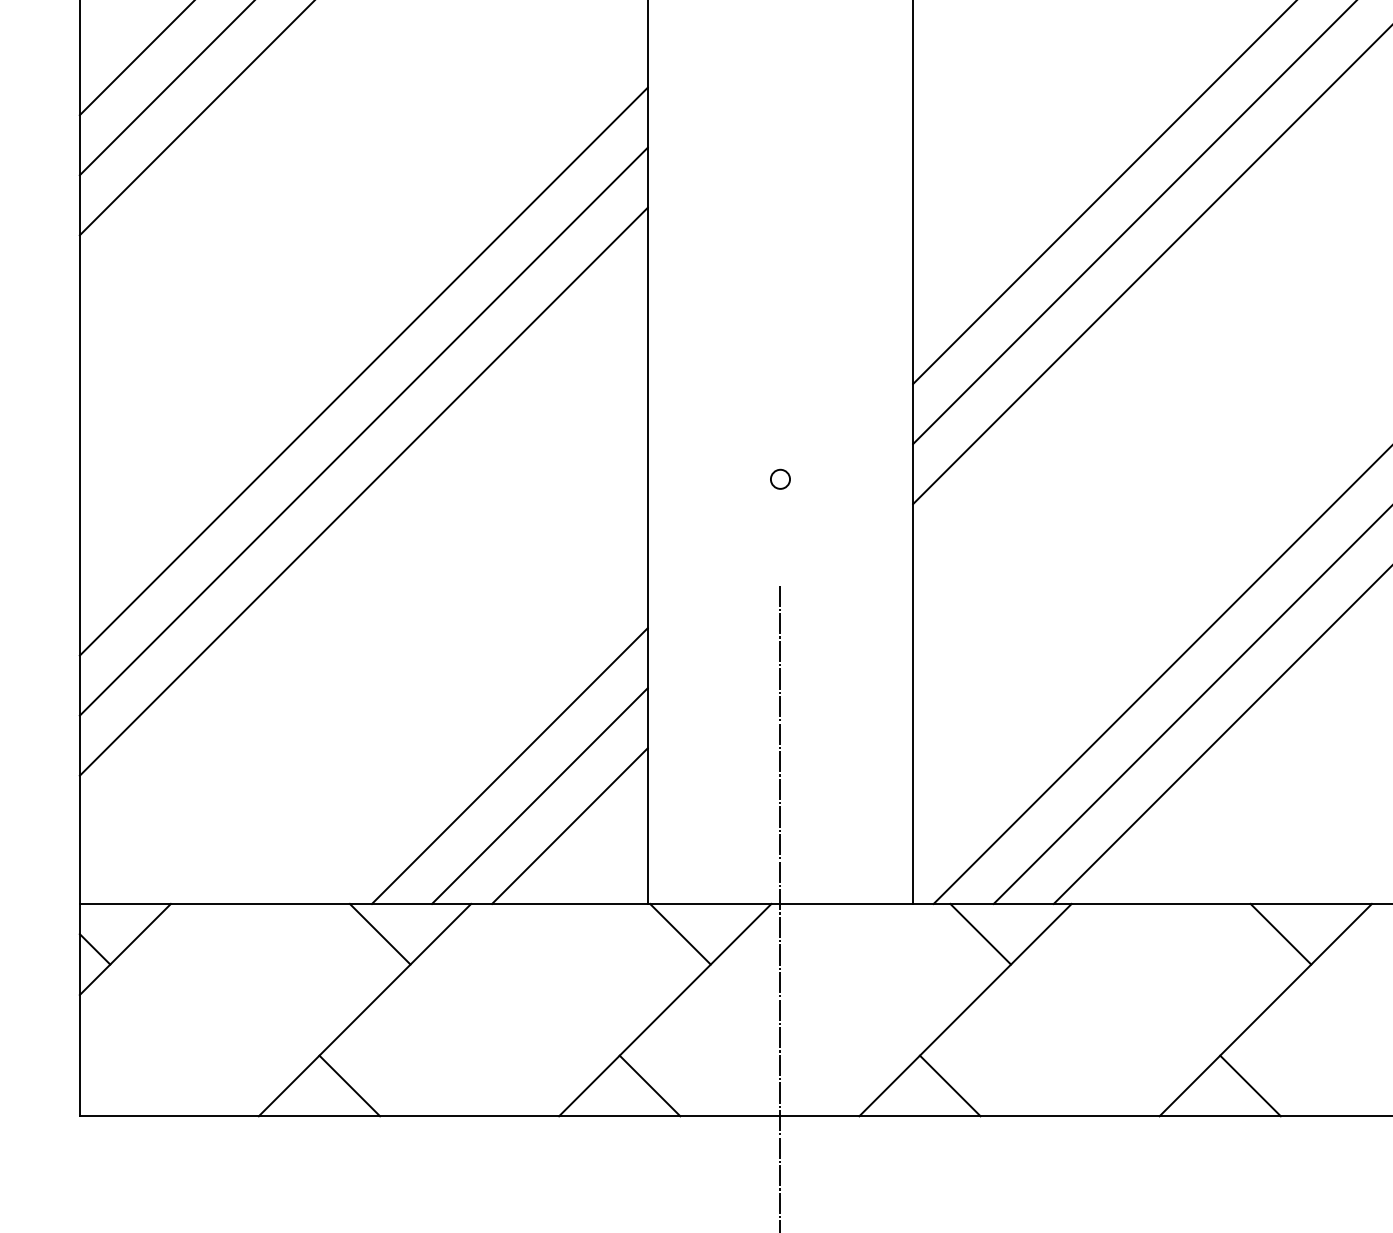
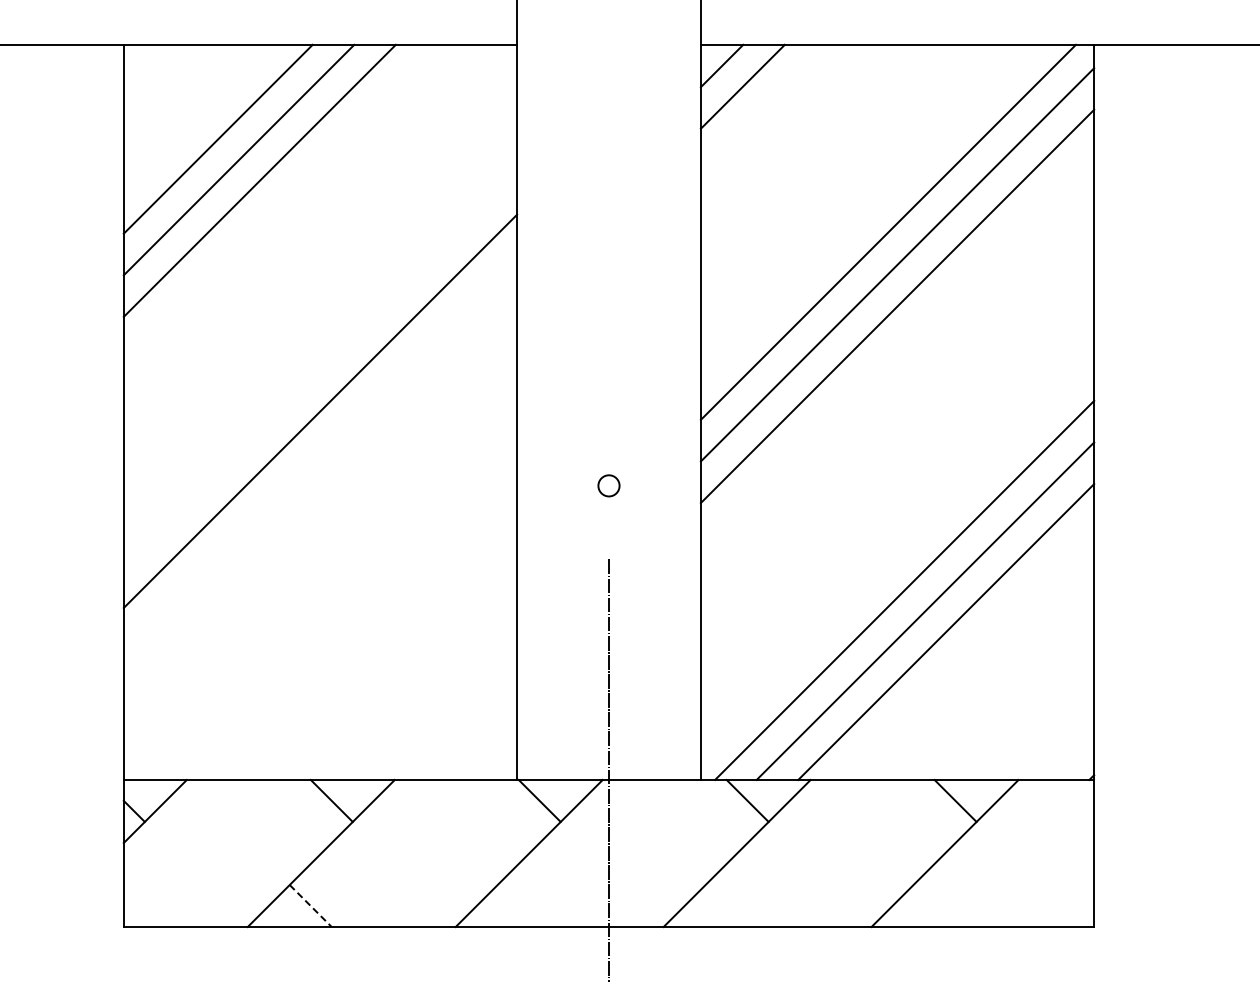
line: (363, 431) -> (320, 452), removed
circle: (779, 478) -> (608, 485), size x1.6
line: (363, 491) -> (320, 494), removed
line: (509, 764) -> (421, 683), removed
line: (540, 794) -> (442, 704), removed
line: (570, 825) -> (463, 725), removed
line: (349, 1086) -> (310, 906), solid -> dashed
line: (649, 1086) -> (518, 906), removed
line: (950, 1086) -> (726, 906), removed
line: (1250, 1086) -> (934, 906), removed

